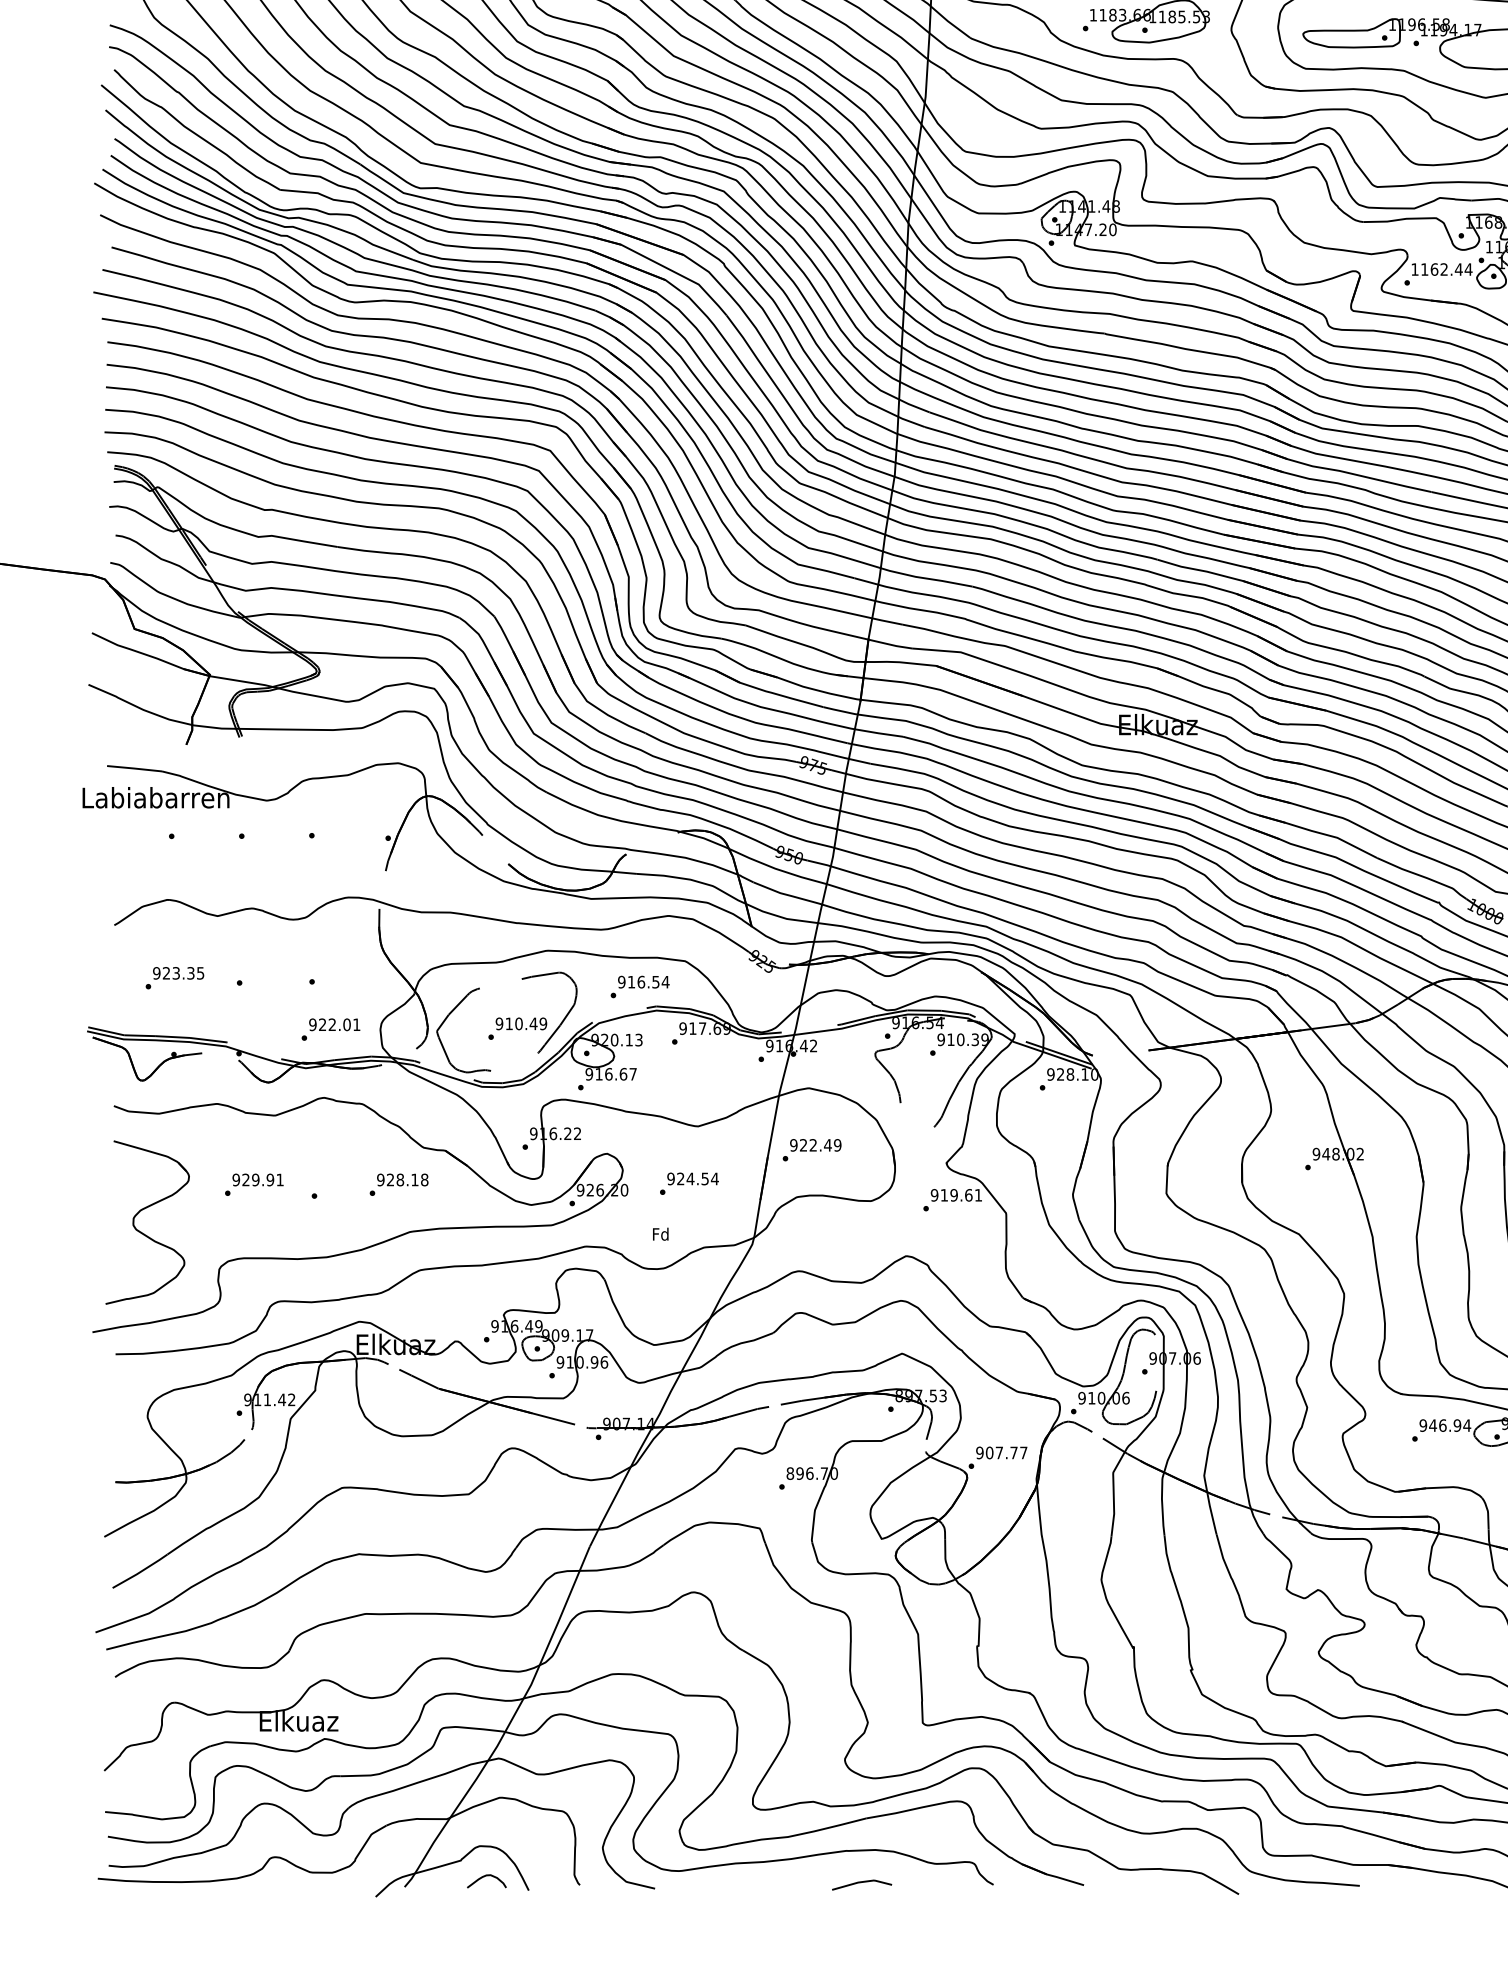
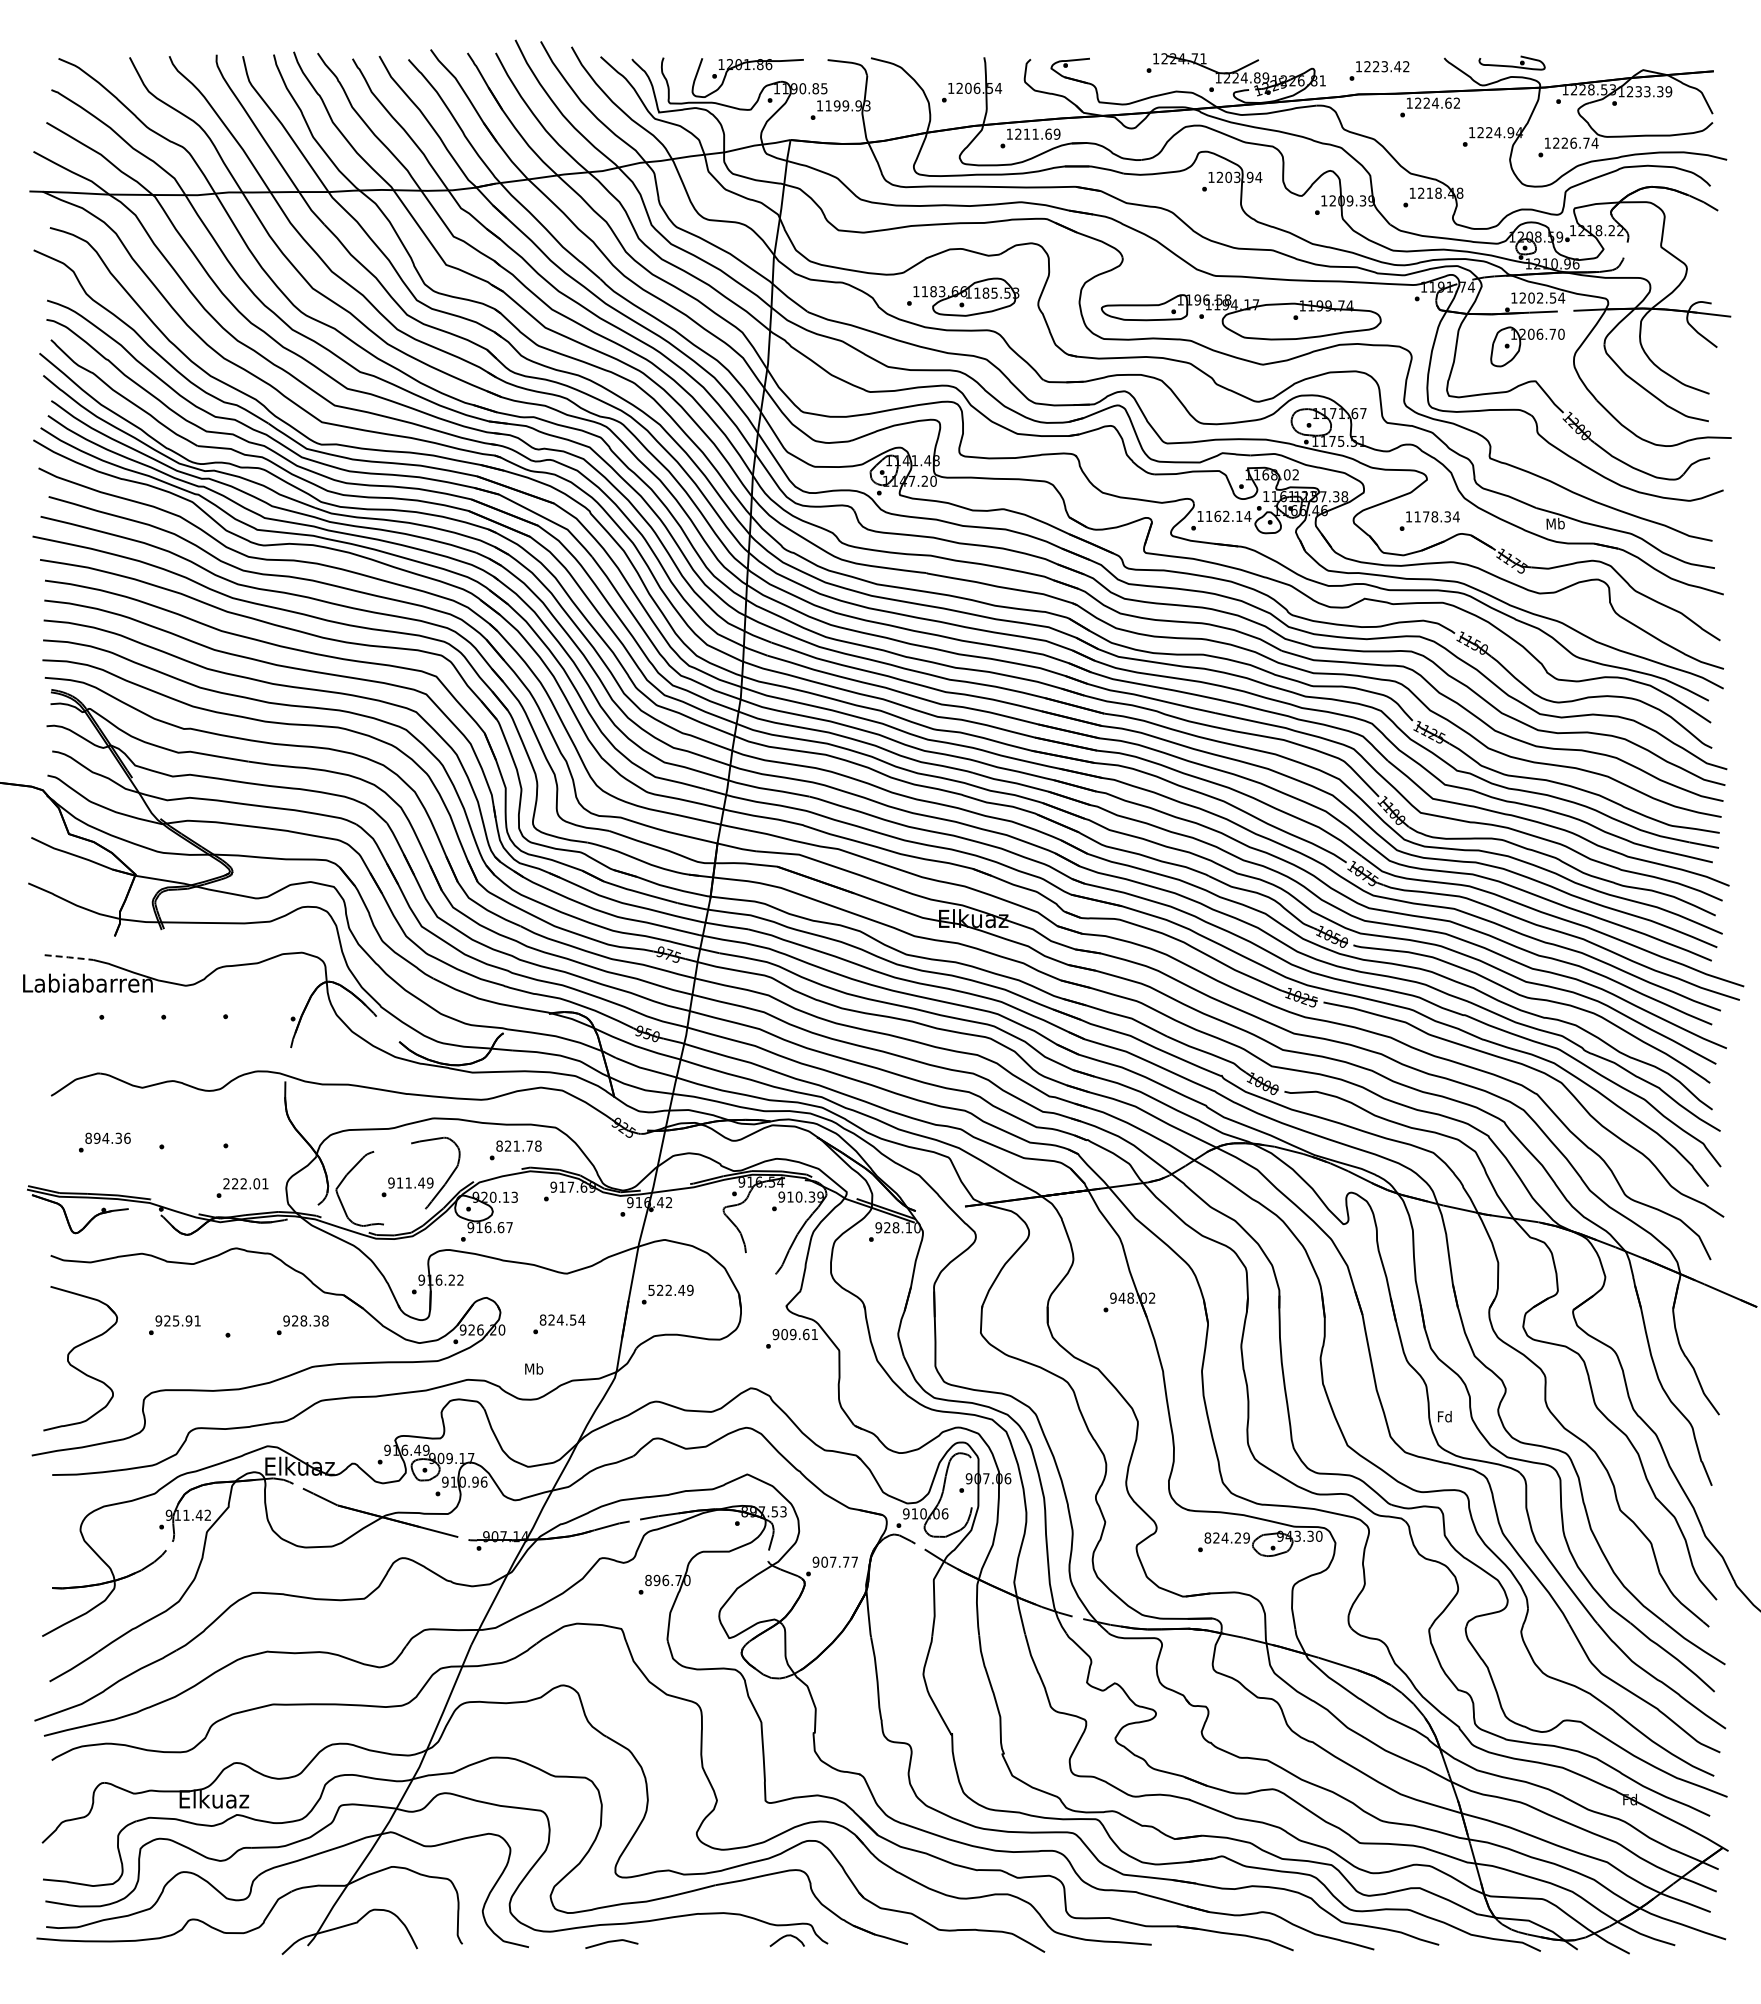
text: (1457, 269) -> (1238, 516), 1162.44 -> 1162.14
line: (134, 768) -> (68, 957), solid -> dashed
text: (178, 972) -> (107, 1137), 923.35 -> 894.36
text: (643, 981) -> (518, 1145), 916.54 -> 821.78
text: (518, 1023) -> (408, 1182), 910.49 -> 911.49
text: (312, 1024) -> (226, 1183), 922.01 -> 222.01
text: (793, 1144) -> (651, 1289), 922.49 -> 522.49
text: (670, 1178) -> (542, 1319), 924.54 -> 824.54
text: (255, 1179) -> (175, 1320), 929.91 -> 925.91
text: (414, 1179) -> (316, 1320), 928.18 -> 928.38
text: (944, 1195) -> (784, 1334), 919.61 -> 909.61
text: (661, 1233) -> (534, 1368), Fd -> Mb
text: (1445, 1424) -> (1227, 1537), 946.94 -> 824.29
curve: (484, 1877) -> (785, 1937), moved
line: (861, 1883) -> (611, 1942), moved

